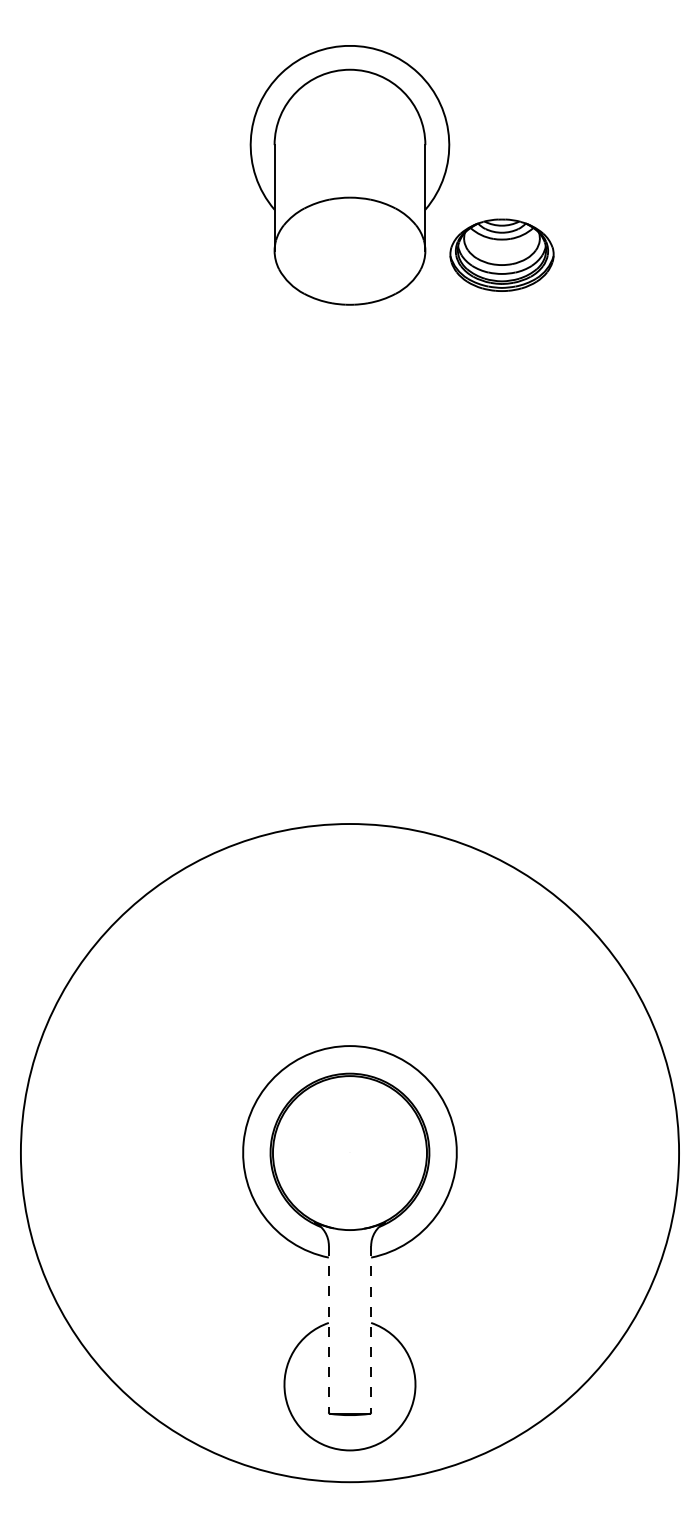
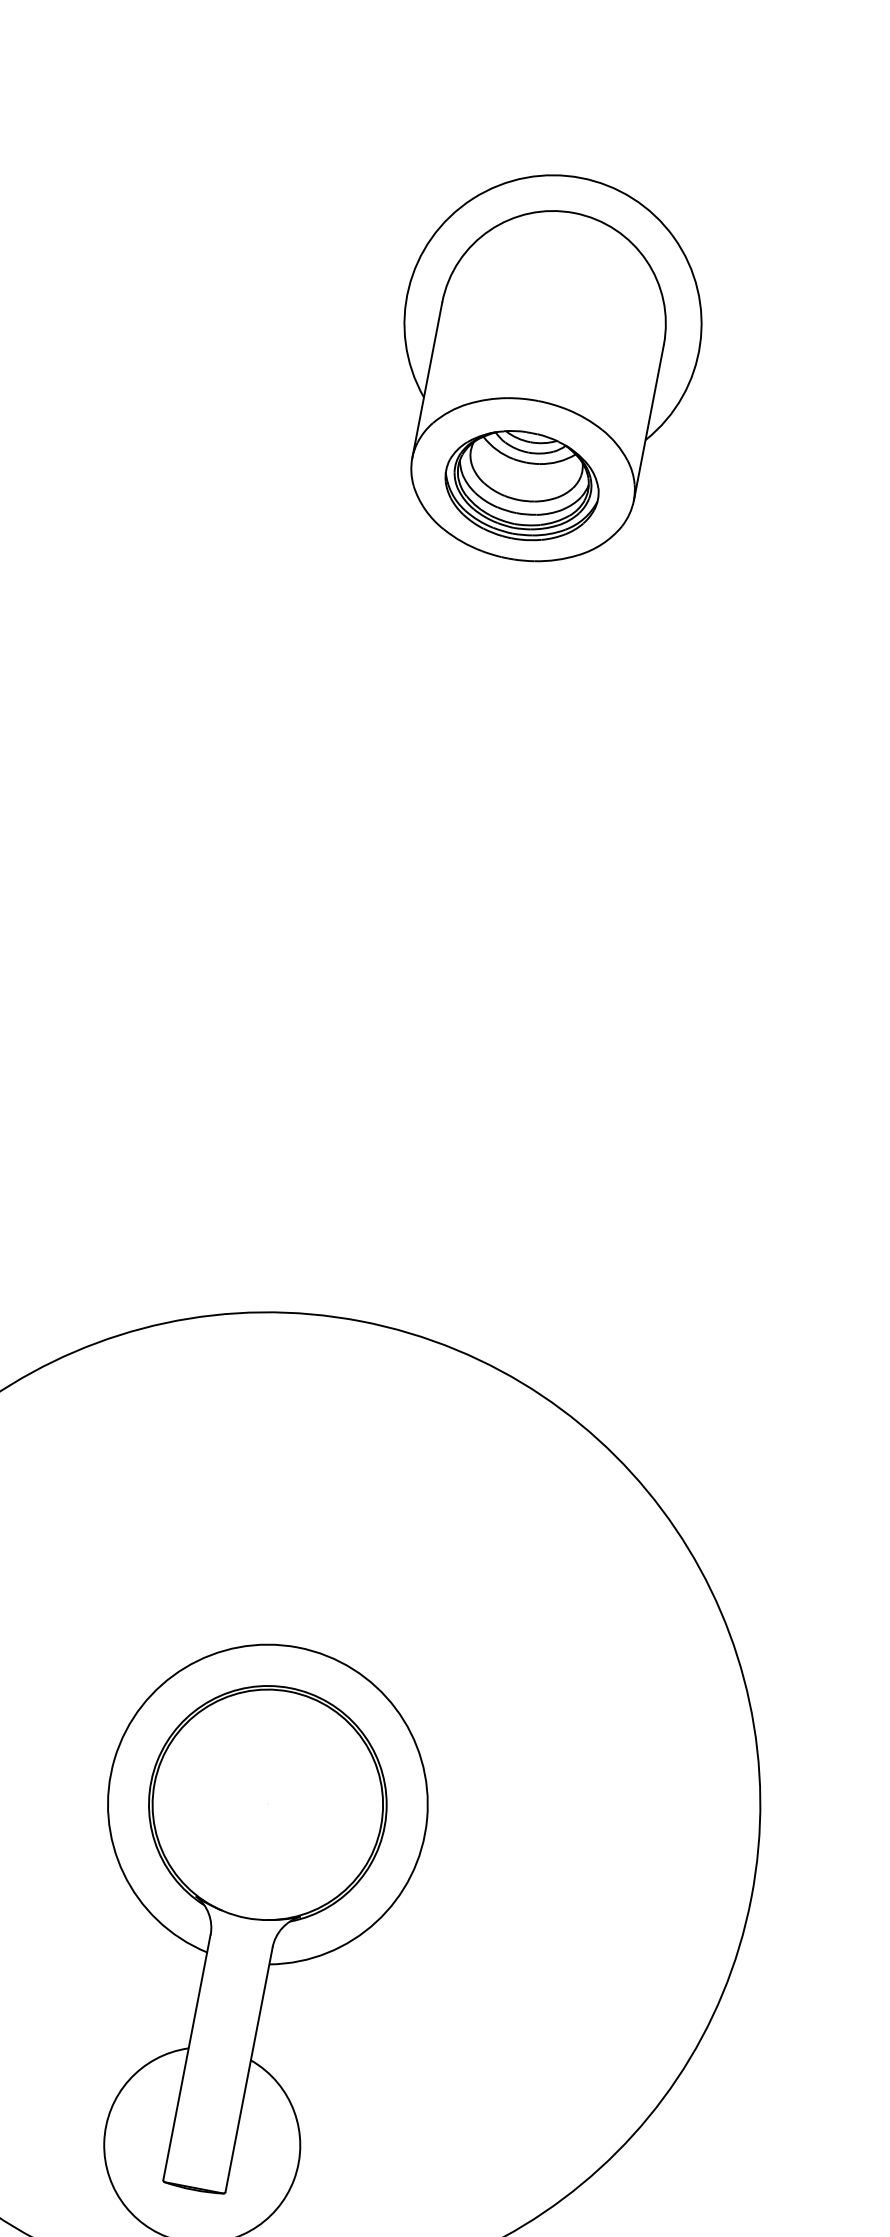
part: (501, 254) -> (521, 484), moved
line: (328, 1329) -> (186, 2057), dashed -> solid
line: (371, 1329) -> (249, 2070), dashed -> solid

